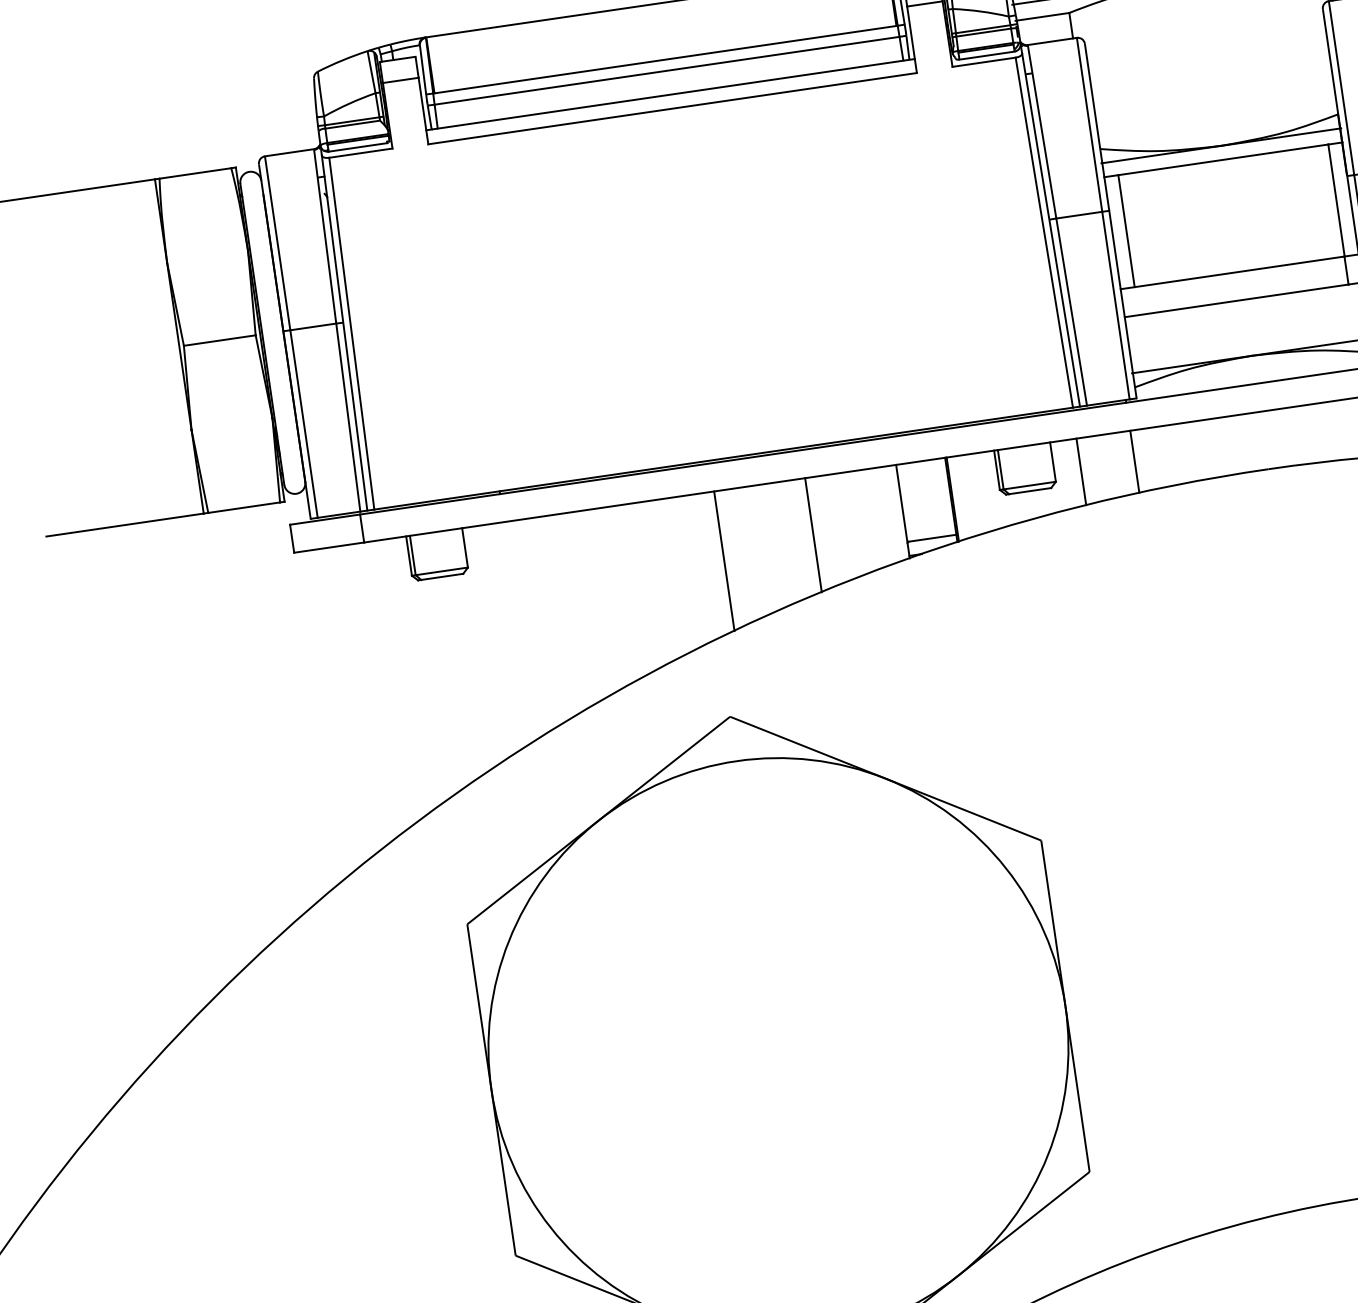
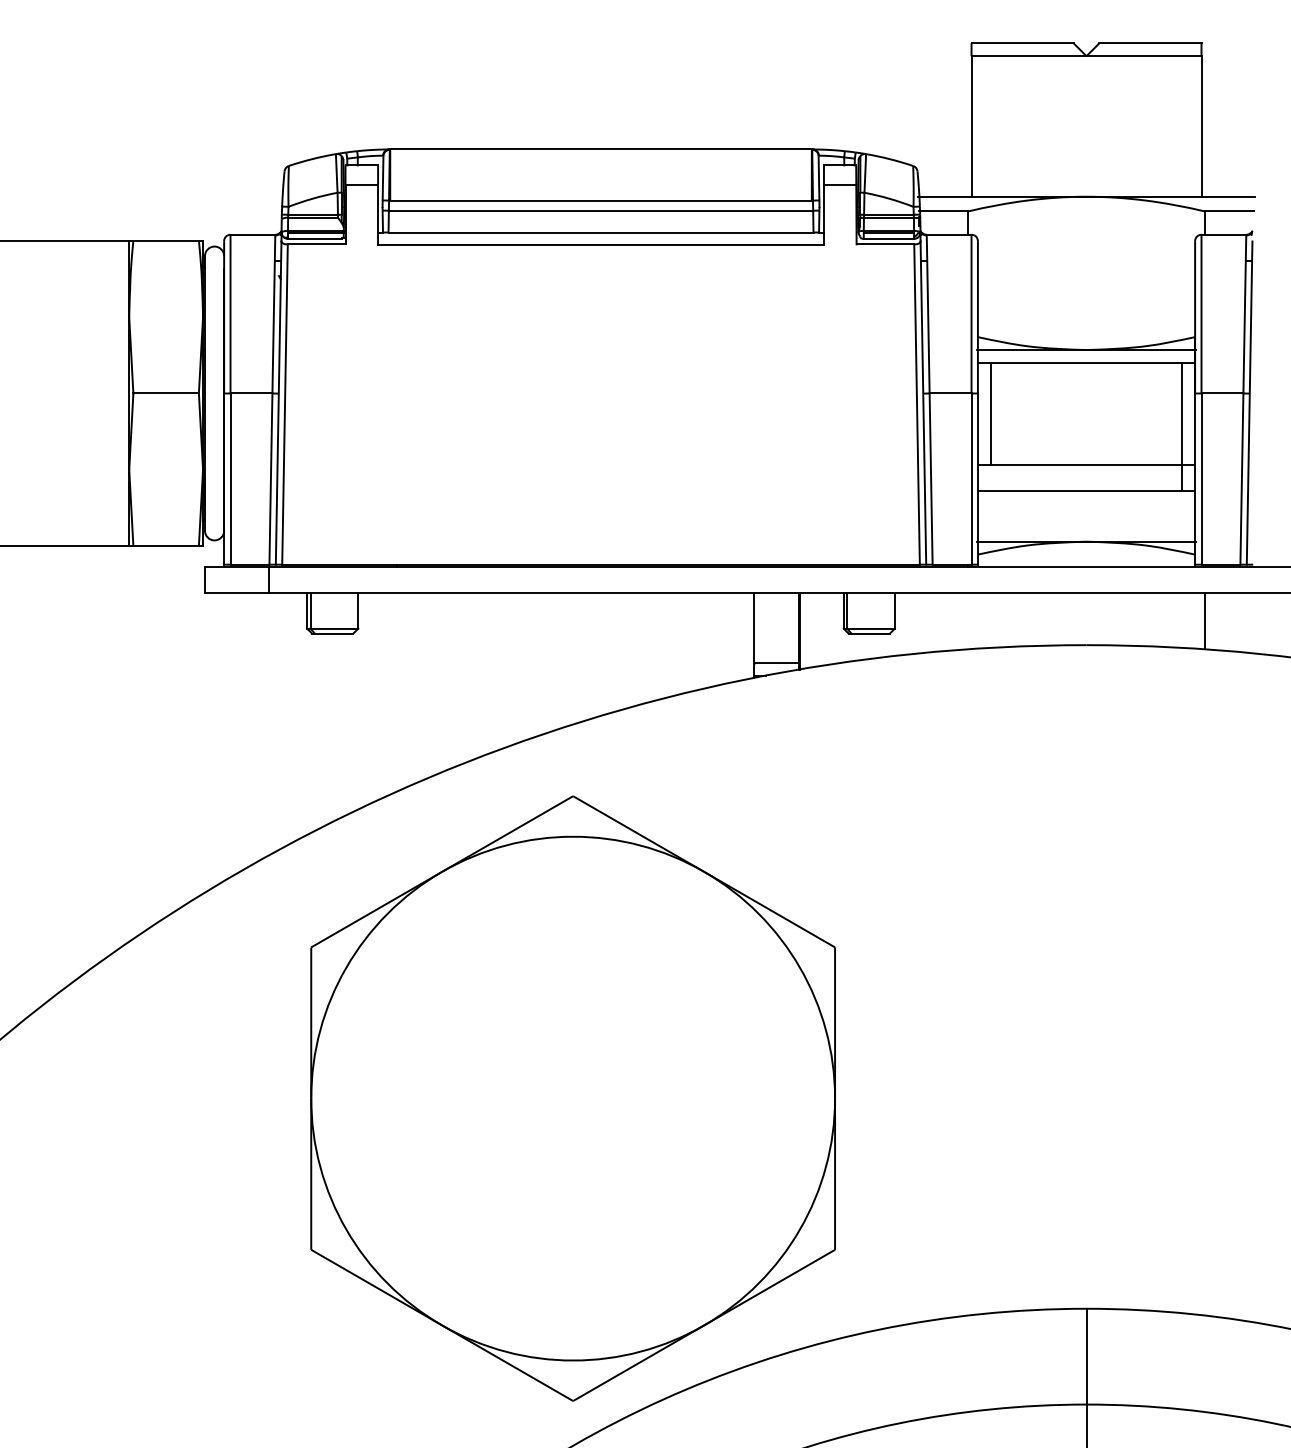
line: (1135, 461) -> (968, 620), removed
line: (1080, 471) -> (918, 622), removed
line: (813, 534) -> (671, 644), removed
line: (724, 561) -> (588, 656), removed

